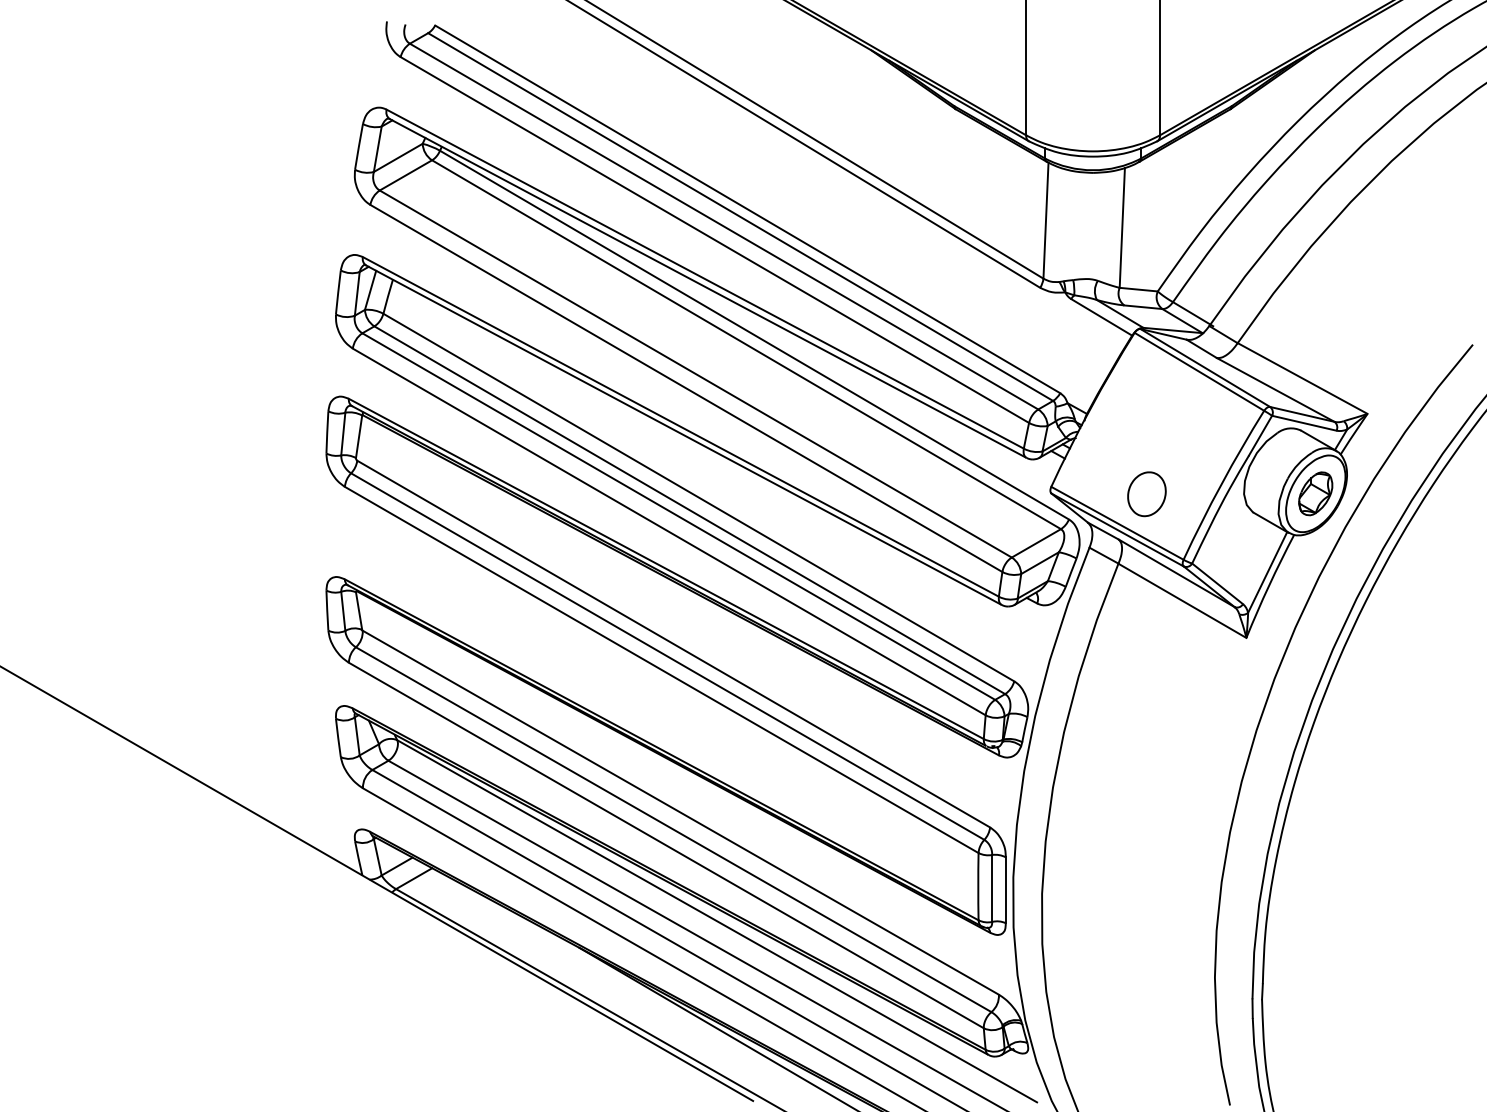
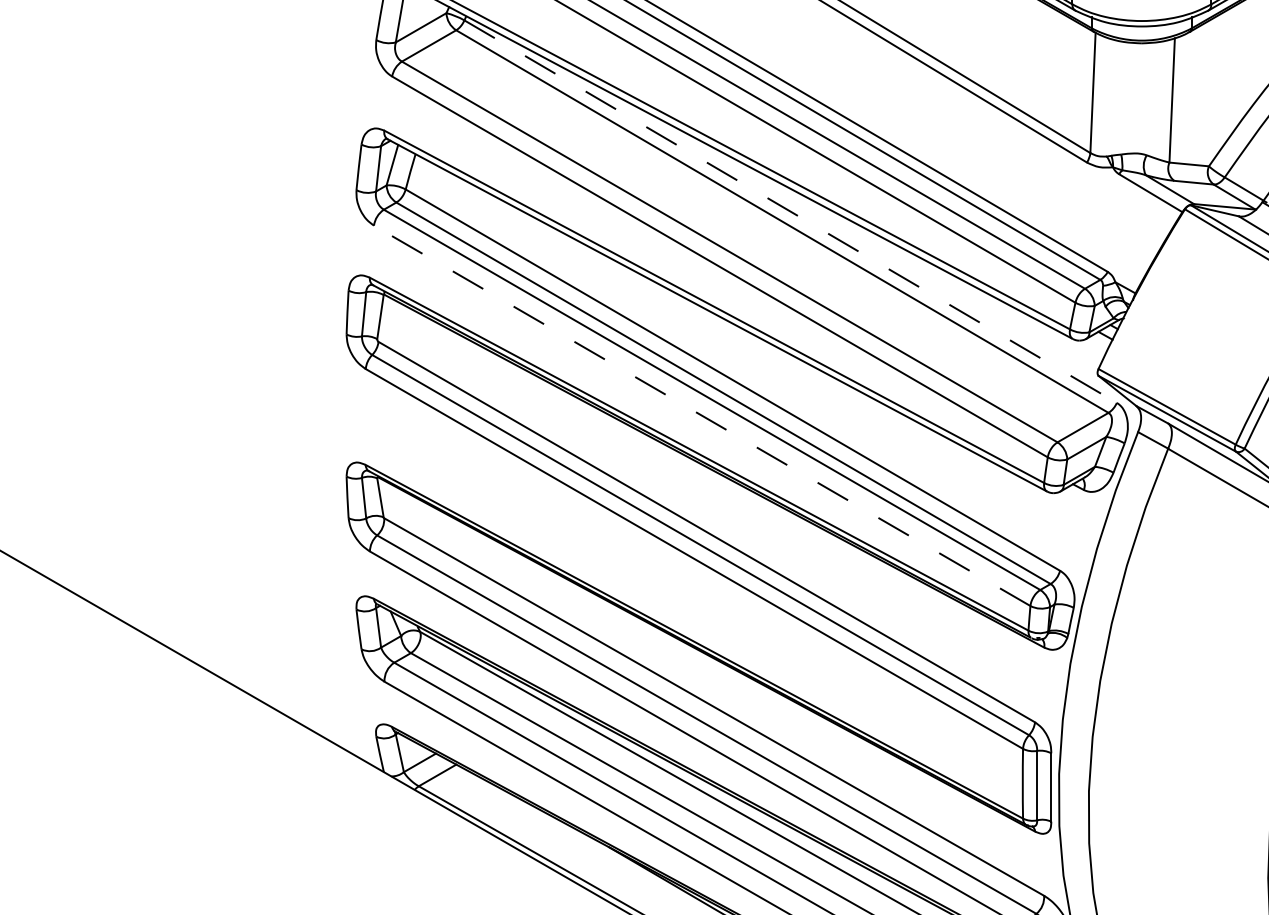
line: (754, 335) -> (790, 212), solid -> dashed
part: (1146, 494) -> (1197, 376), removed
line: (669, 531) -> (702, 415), solid -> dashed

